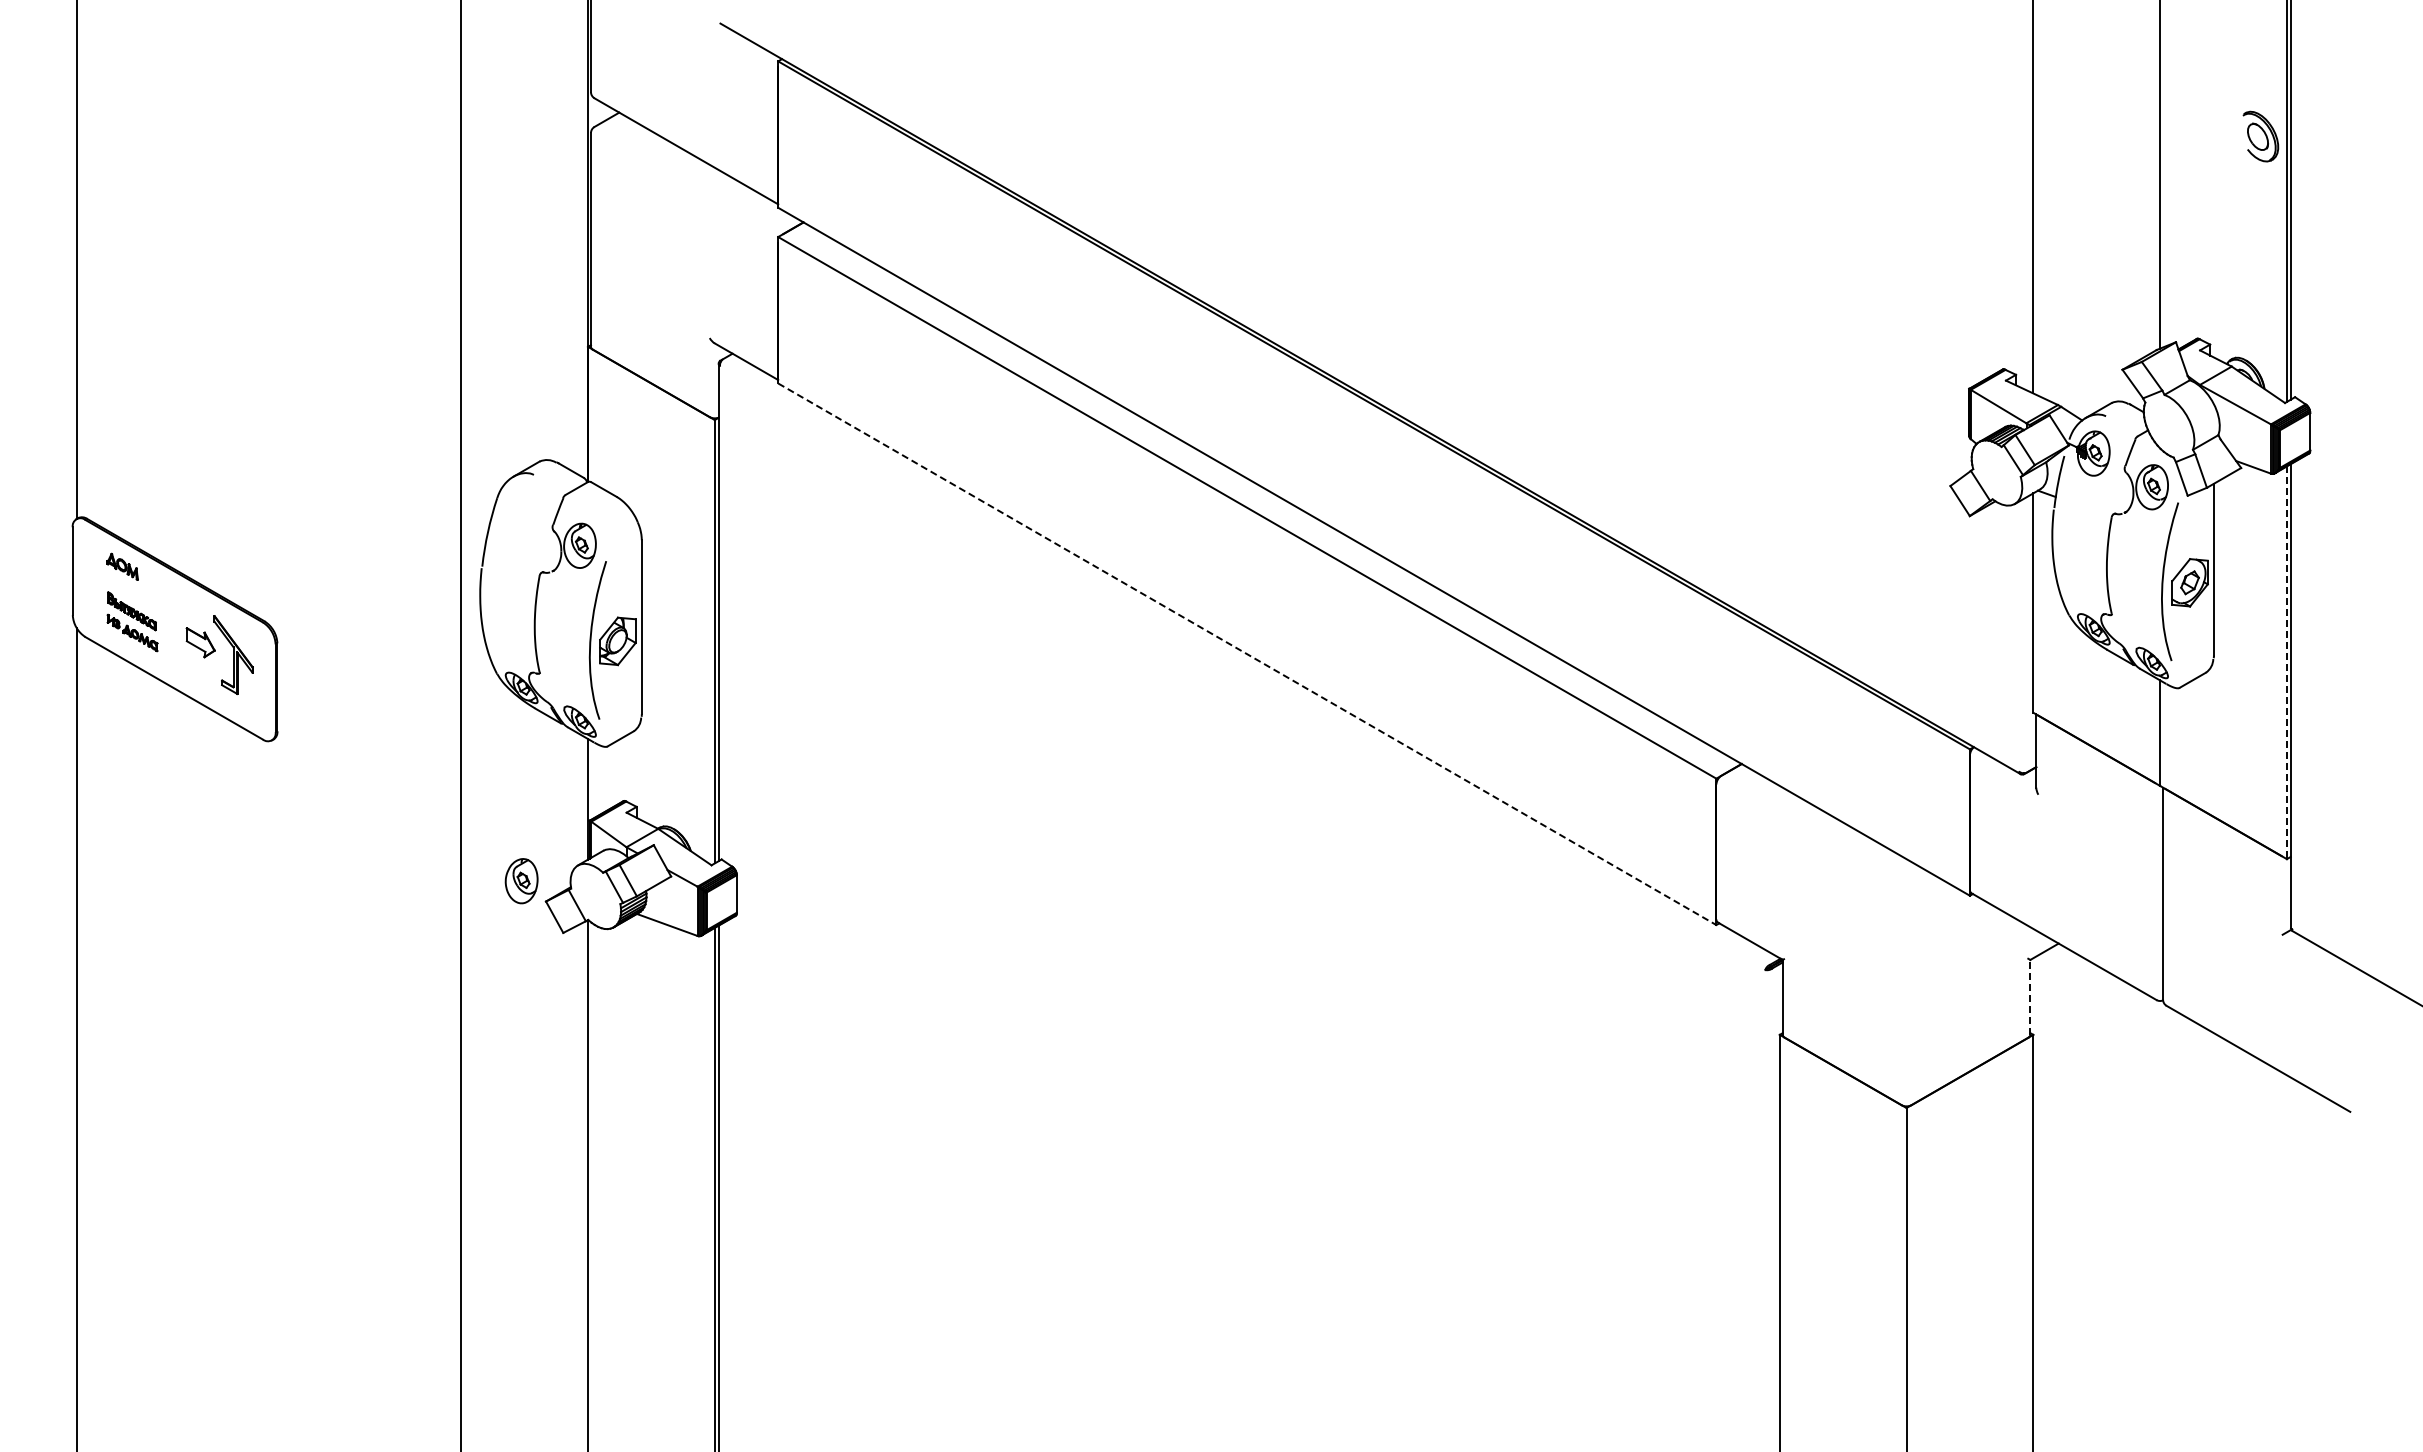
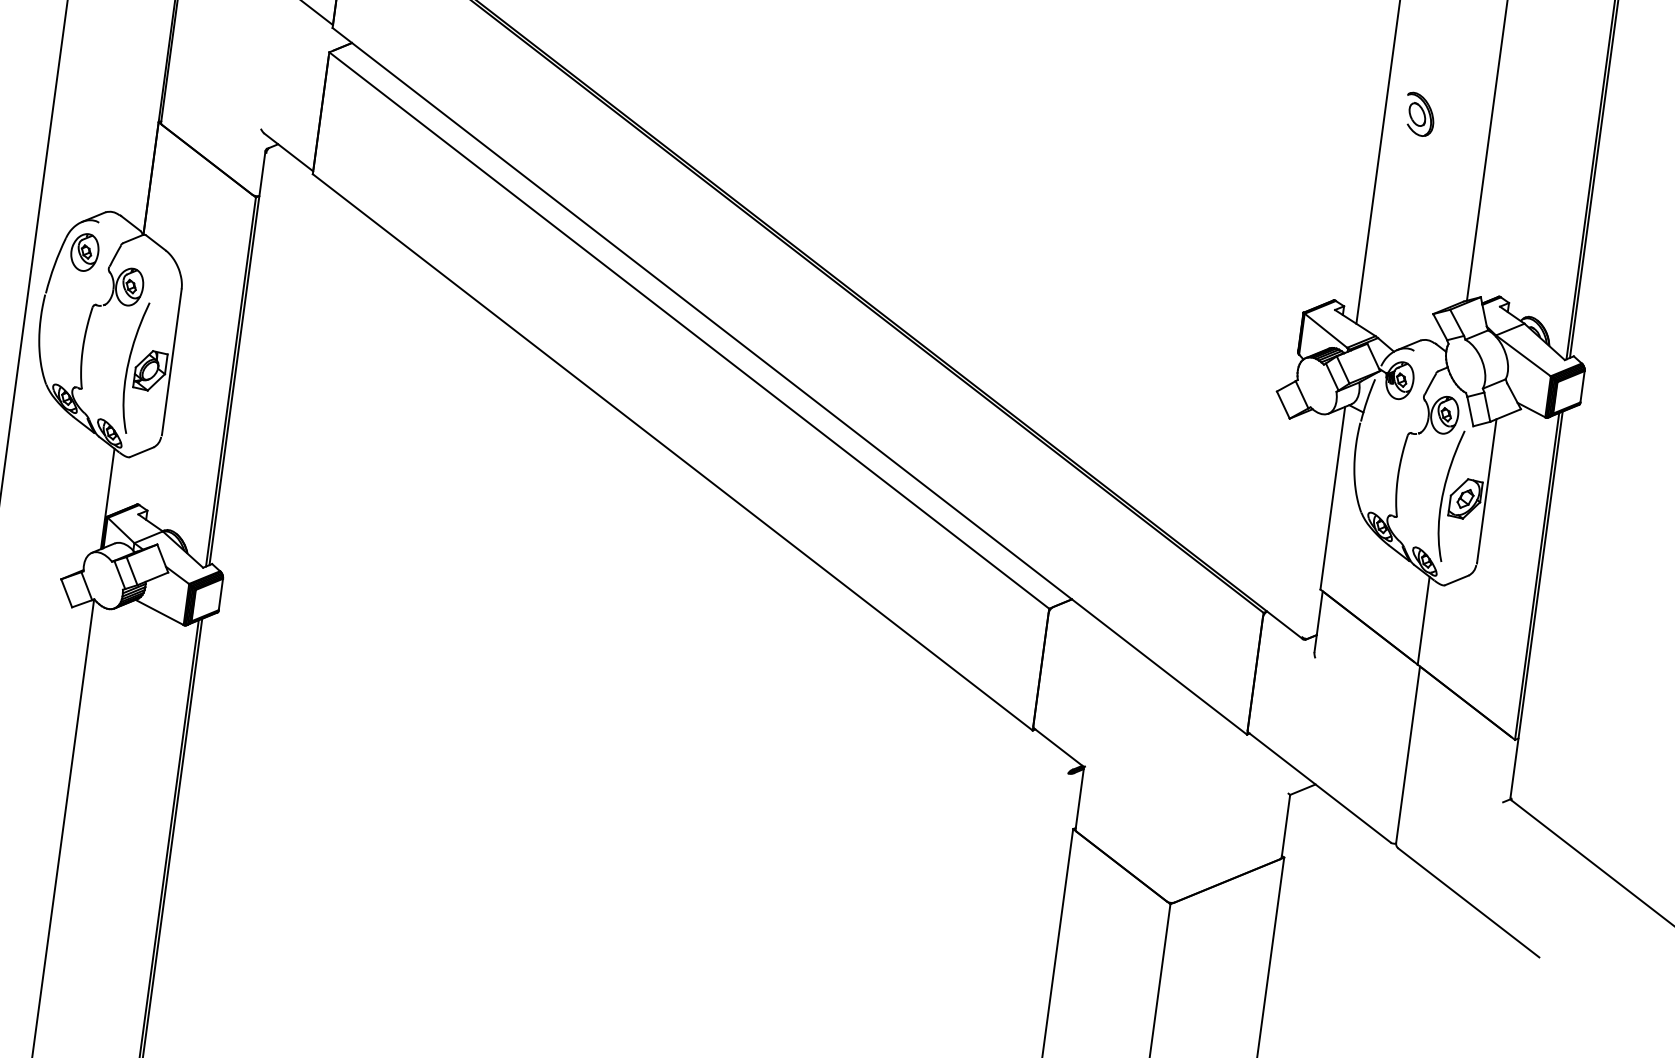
part: (2260, 136) -> (1419, 114), moved
line: (1247, 654) -> (672, 452), dashed -> solid
line: (2286, 663) -> (1536, 577), dashed -> solid
part: (521, 881) -> (84, 252), moved
line: (2030, 996) -> (1286, 825), dashed -> solid

